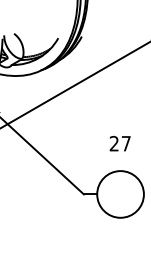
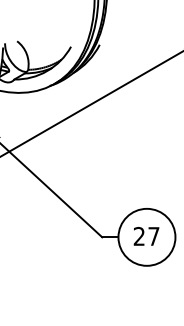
text: (119, 143) -> (145, 236), moved

